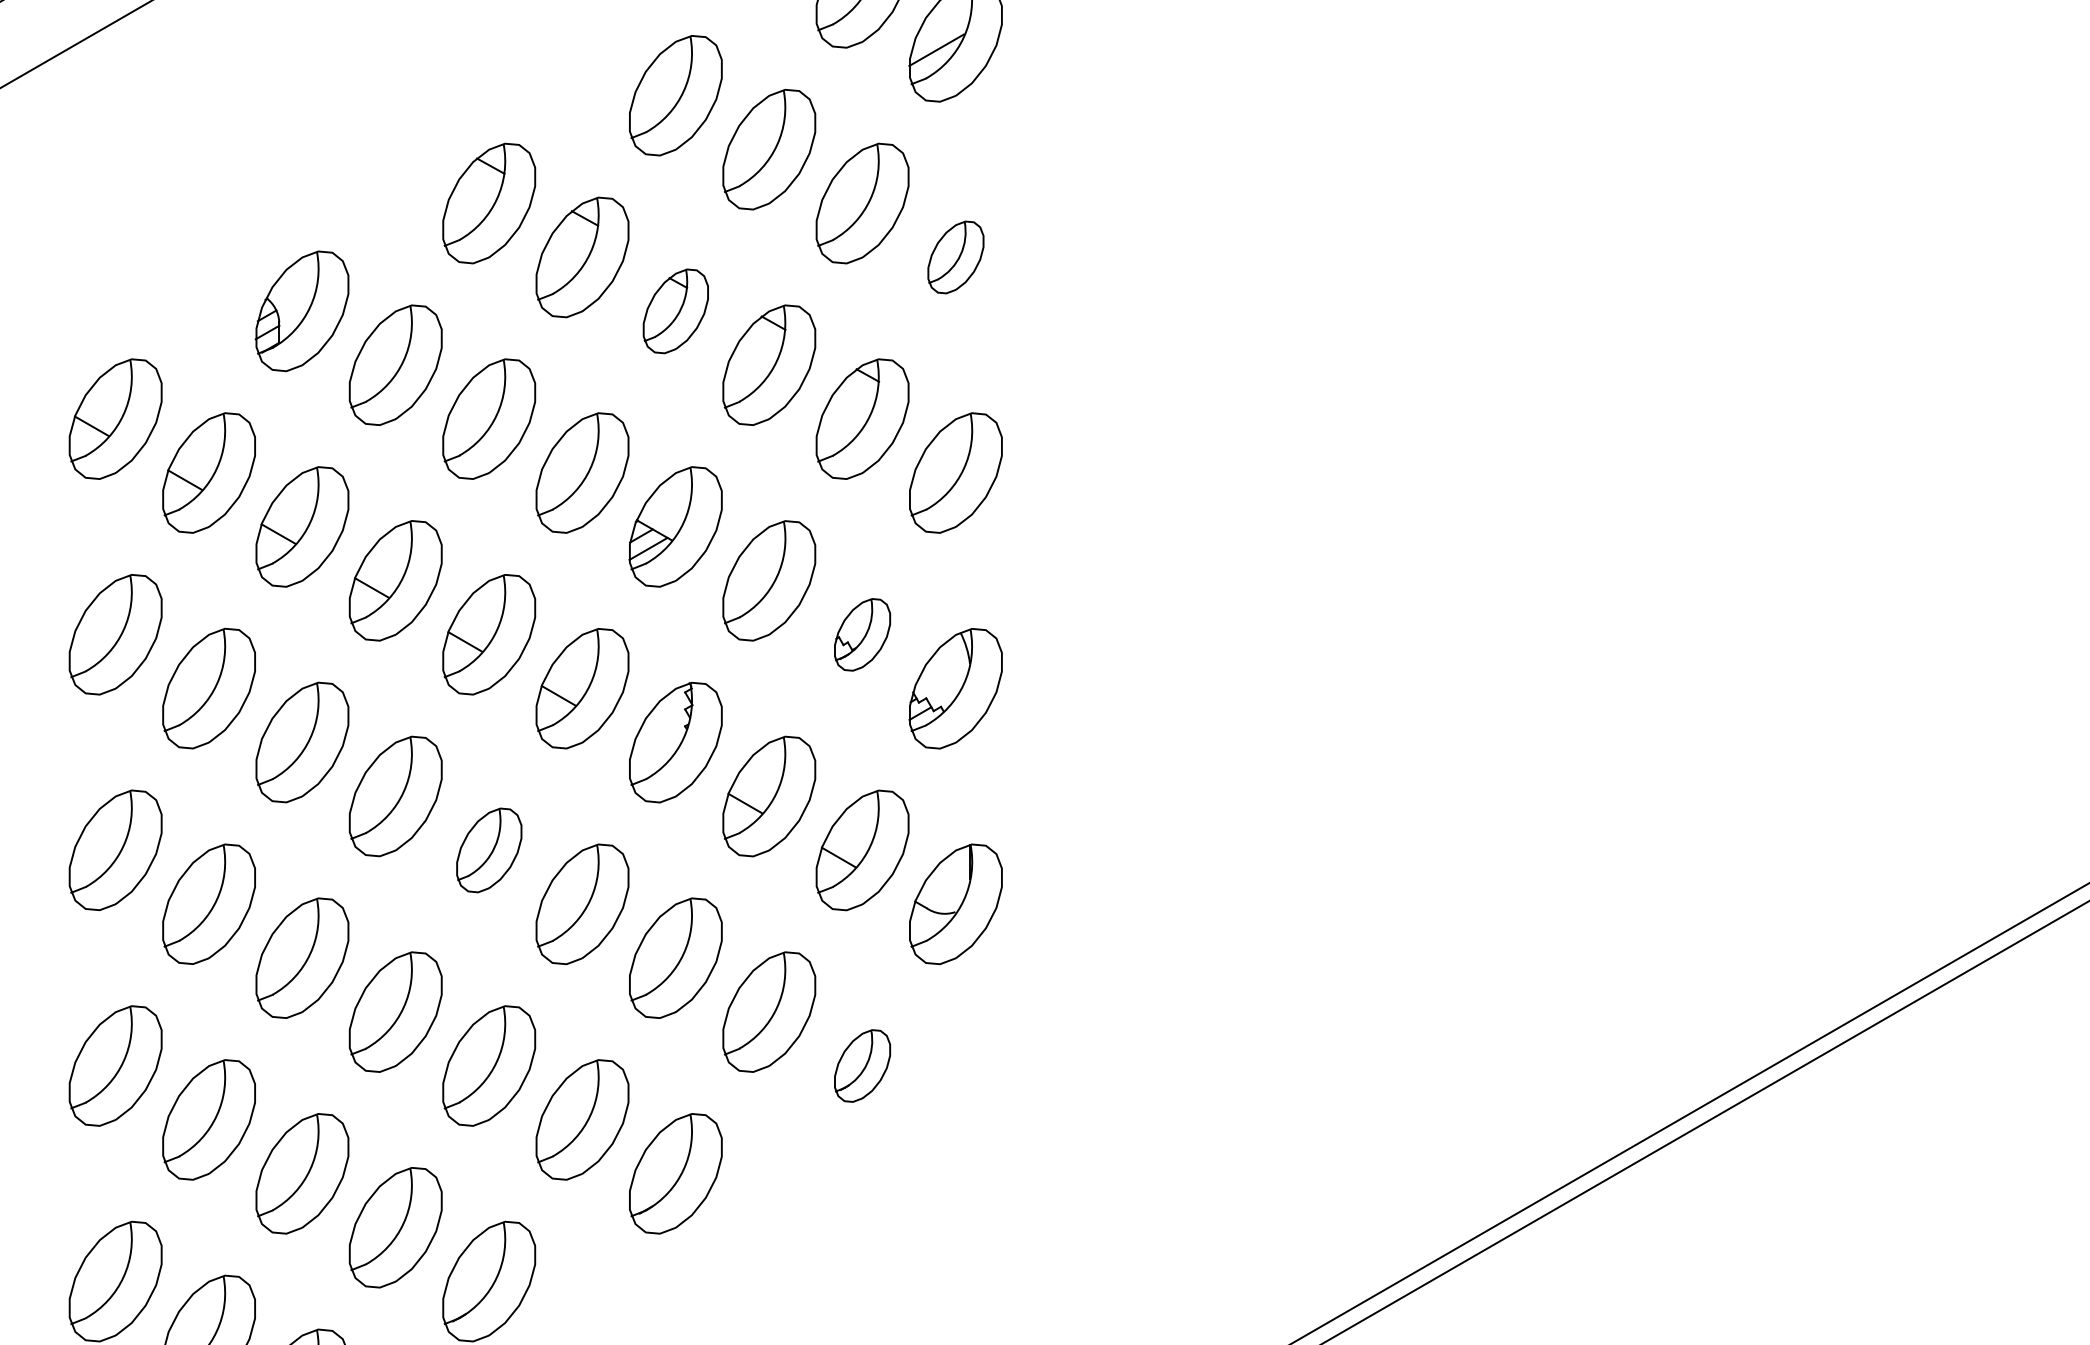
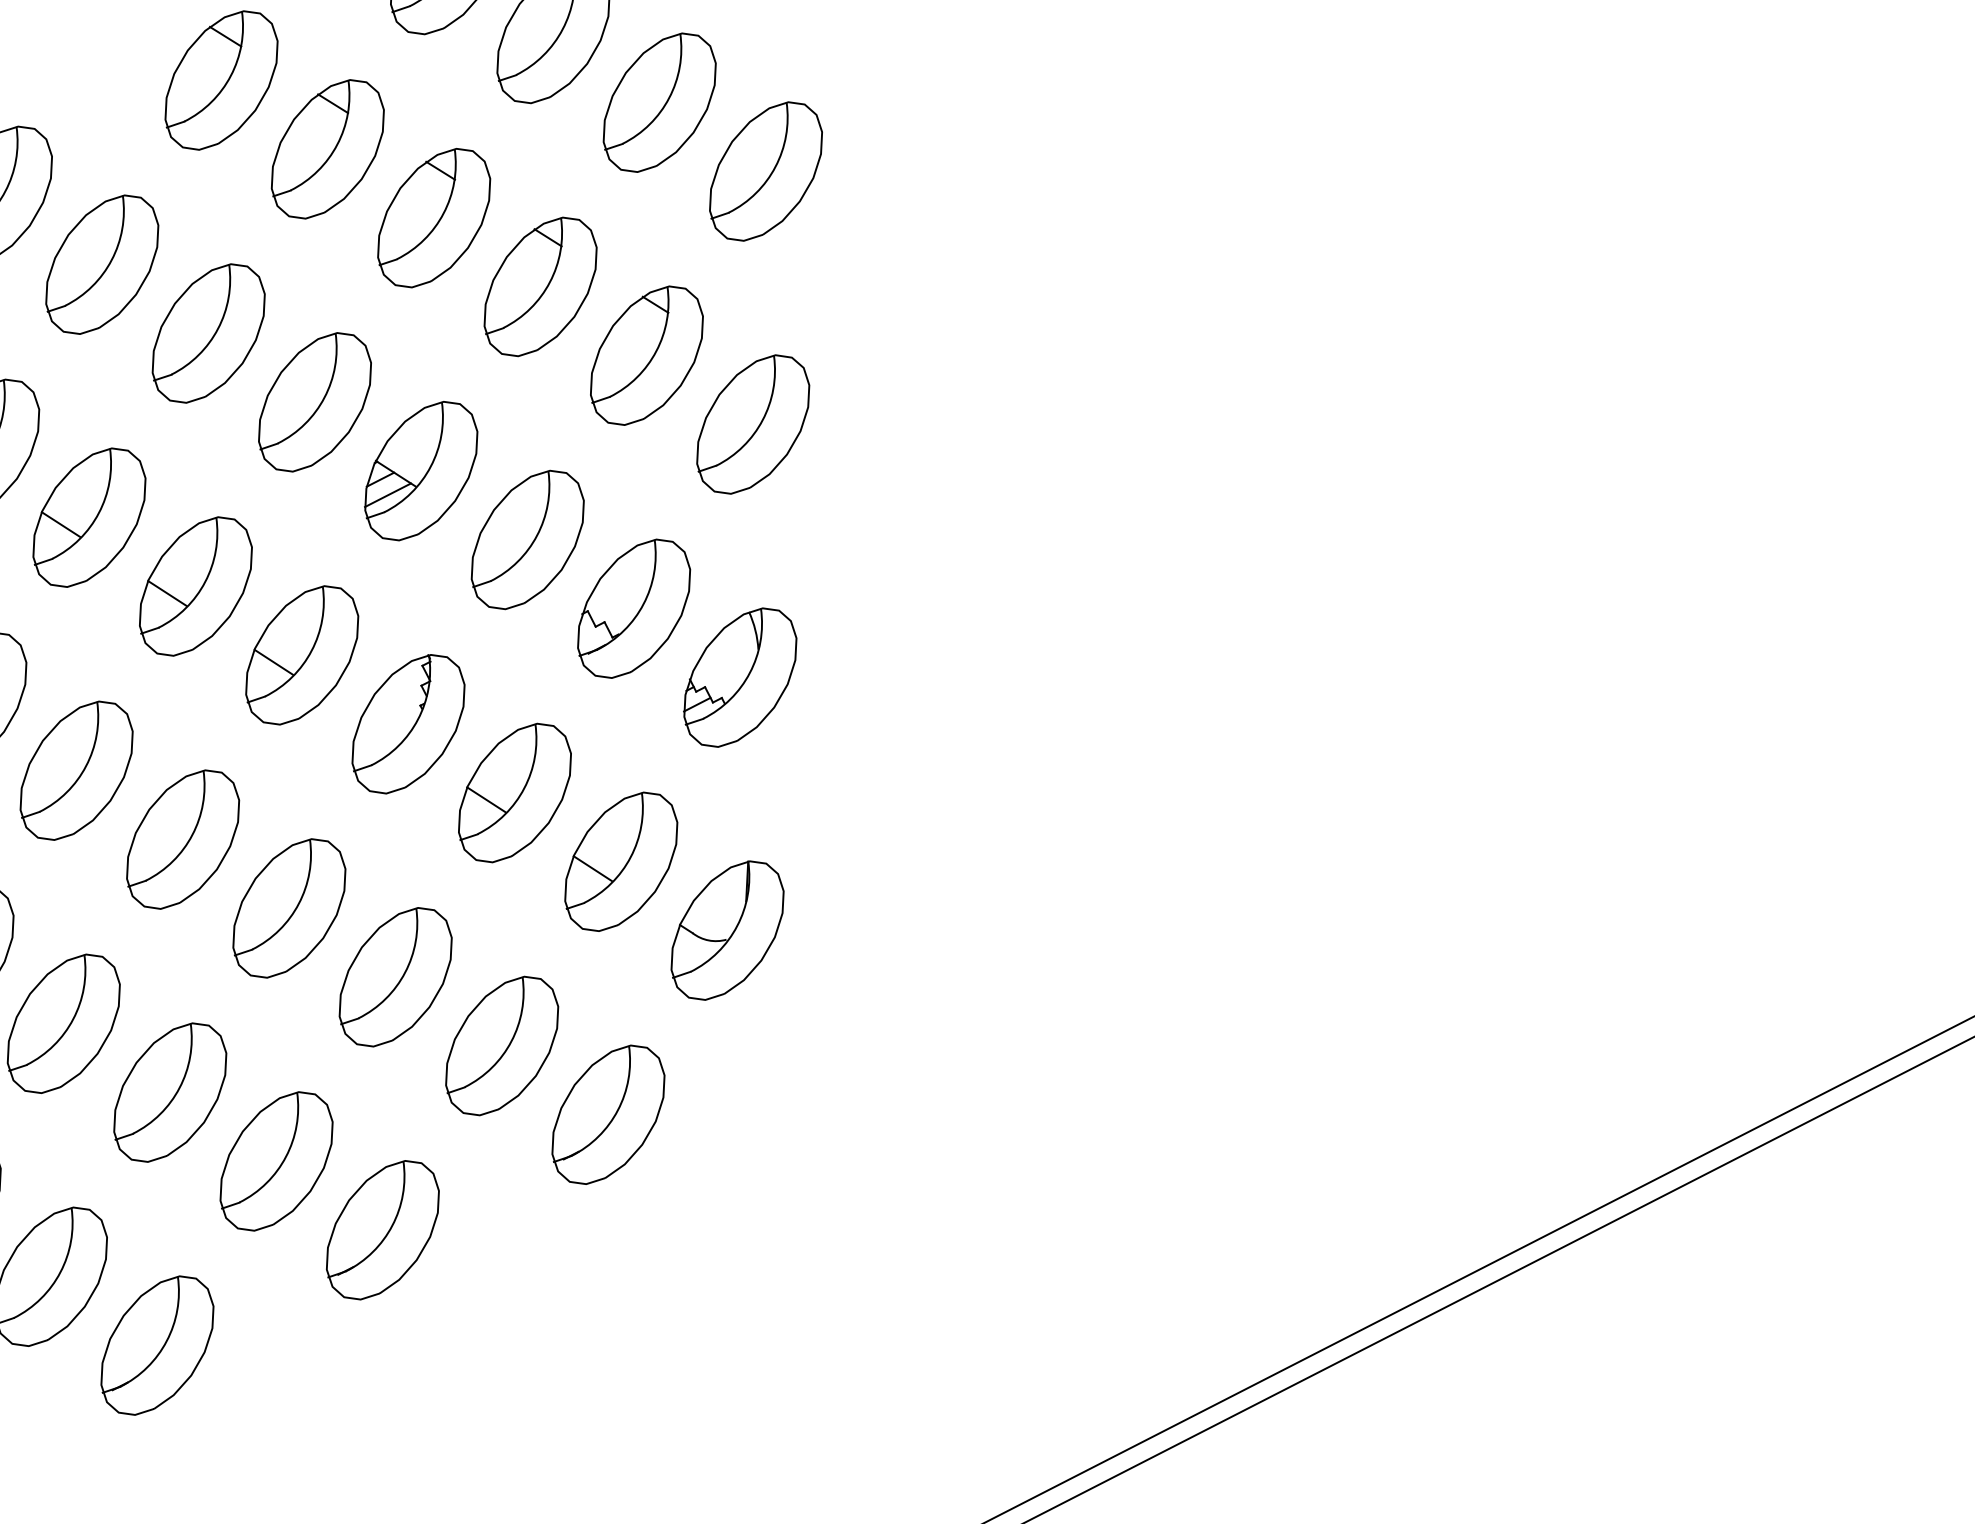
part: (955, 257) -> (765, 171), size x1.67
part: (675, 311) -> (433, 218), size x1.43
part: (862, 634) -> (633, 608), size x1.67
part: (489, 850) -> (183, 839), size x1.43
part: (862, 1065) -> (608, 1114), size x1.67

